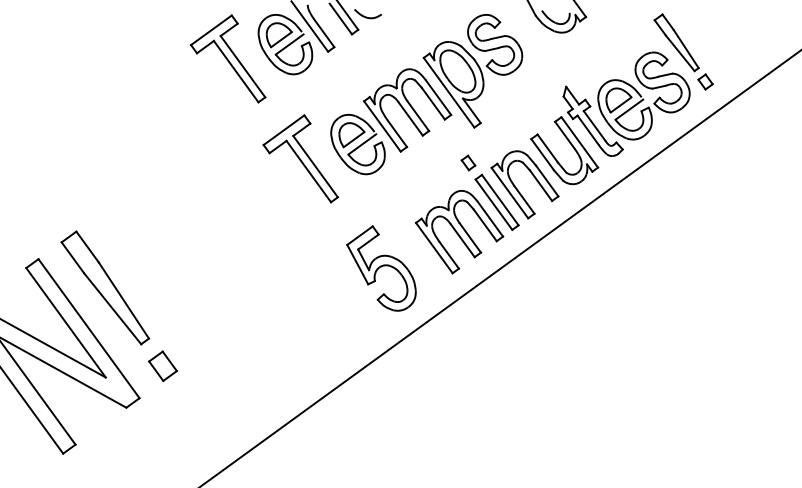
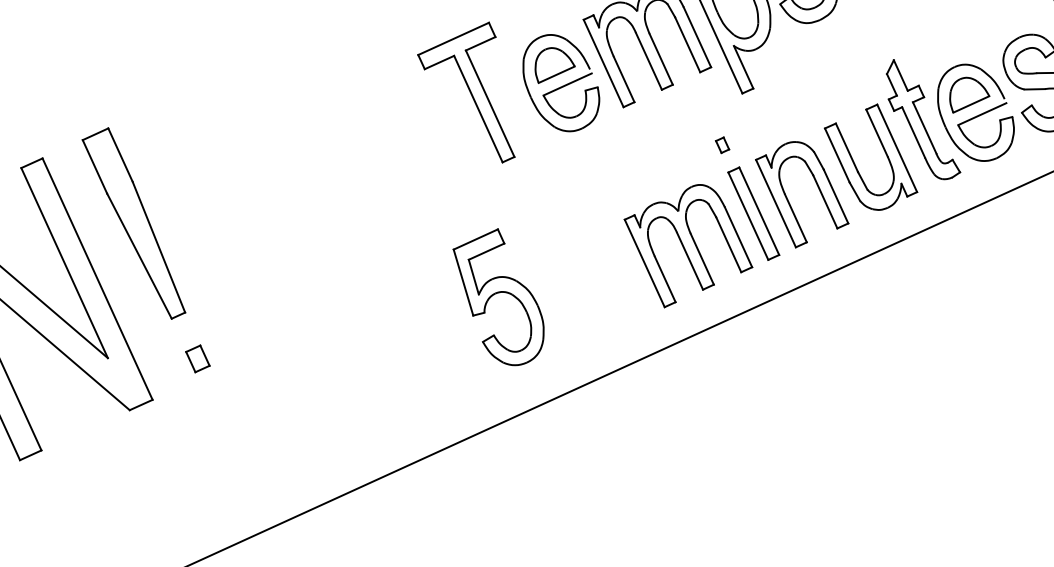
part: (468, 162) -> (722, 144), size x0.7
part: (381, 268) -> (498, 295), moved
part: (162, 366) -> (197, 358), size x0.6

